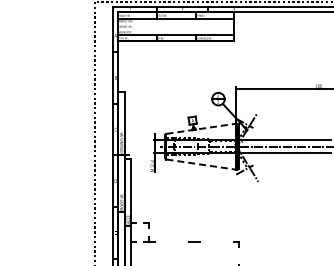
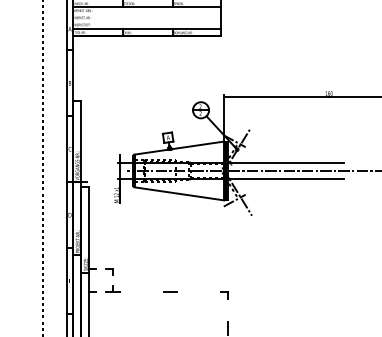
line: (201, 128) -> (179, 147), dashed -> solid
line: (201, 164) -> (179, 193), dashed -> solid

